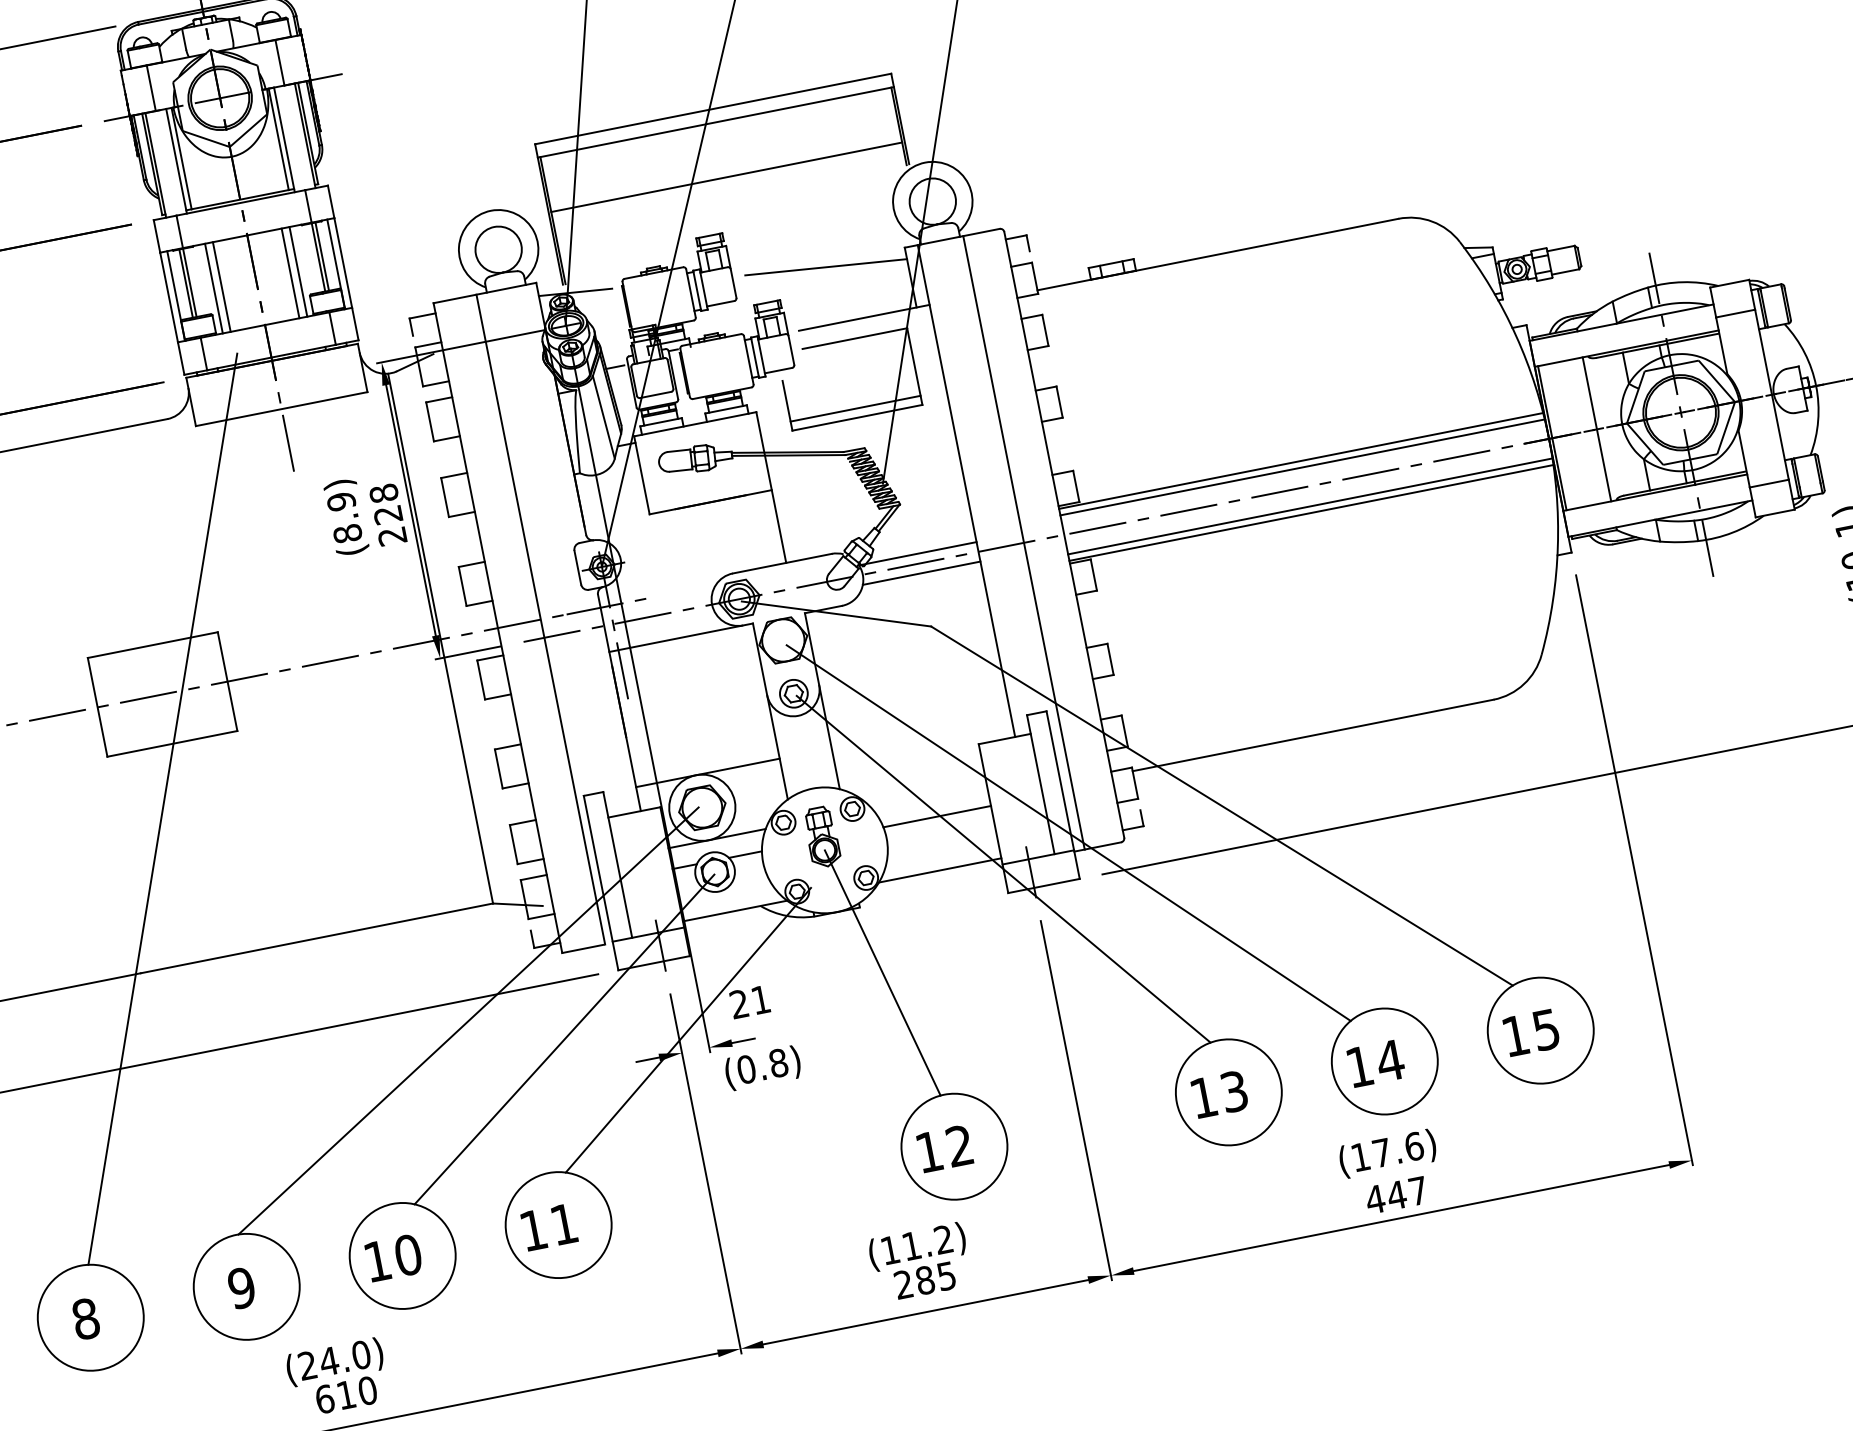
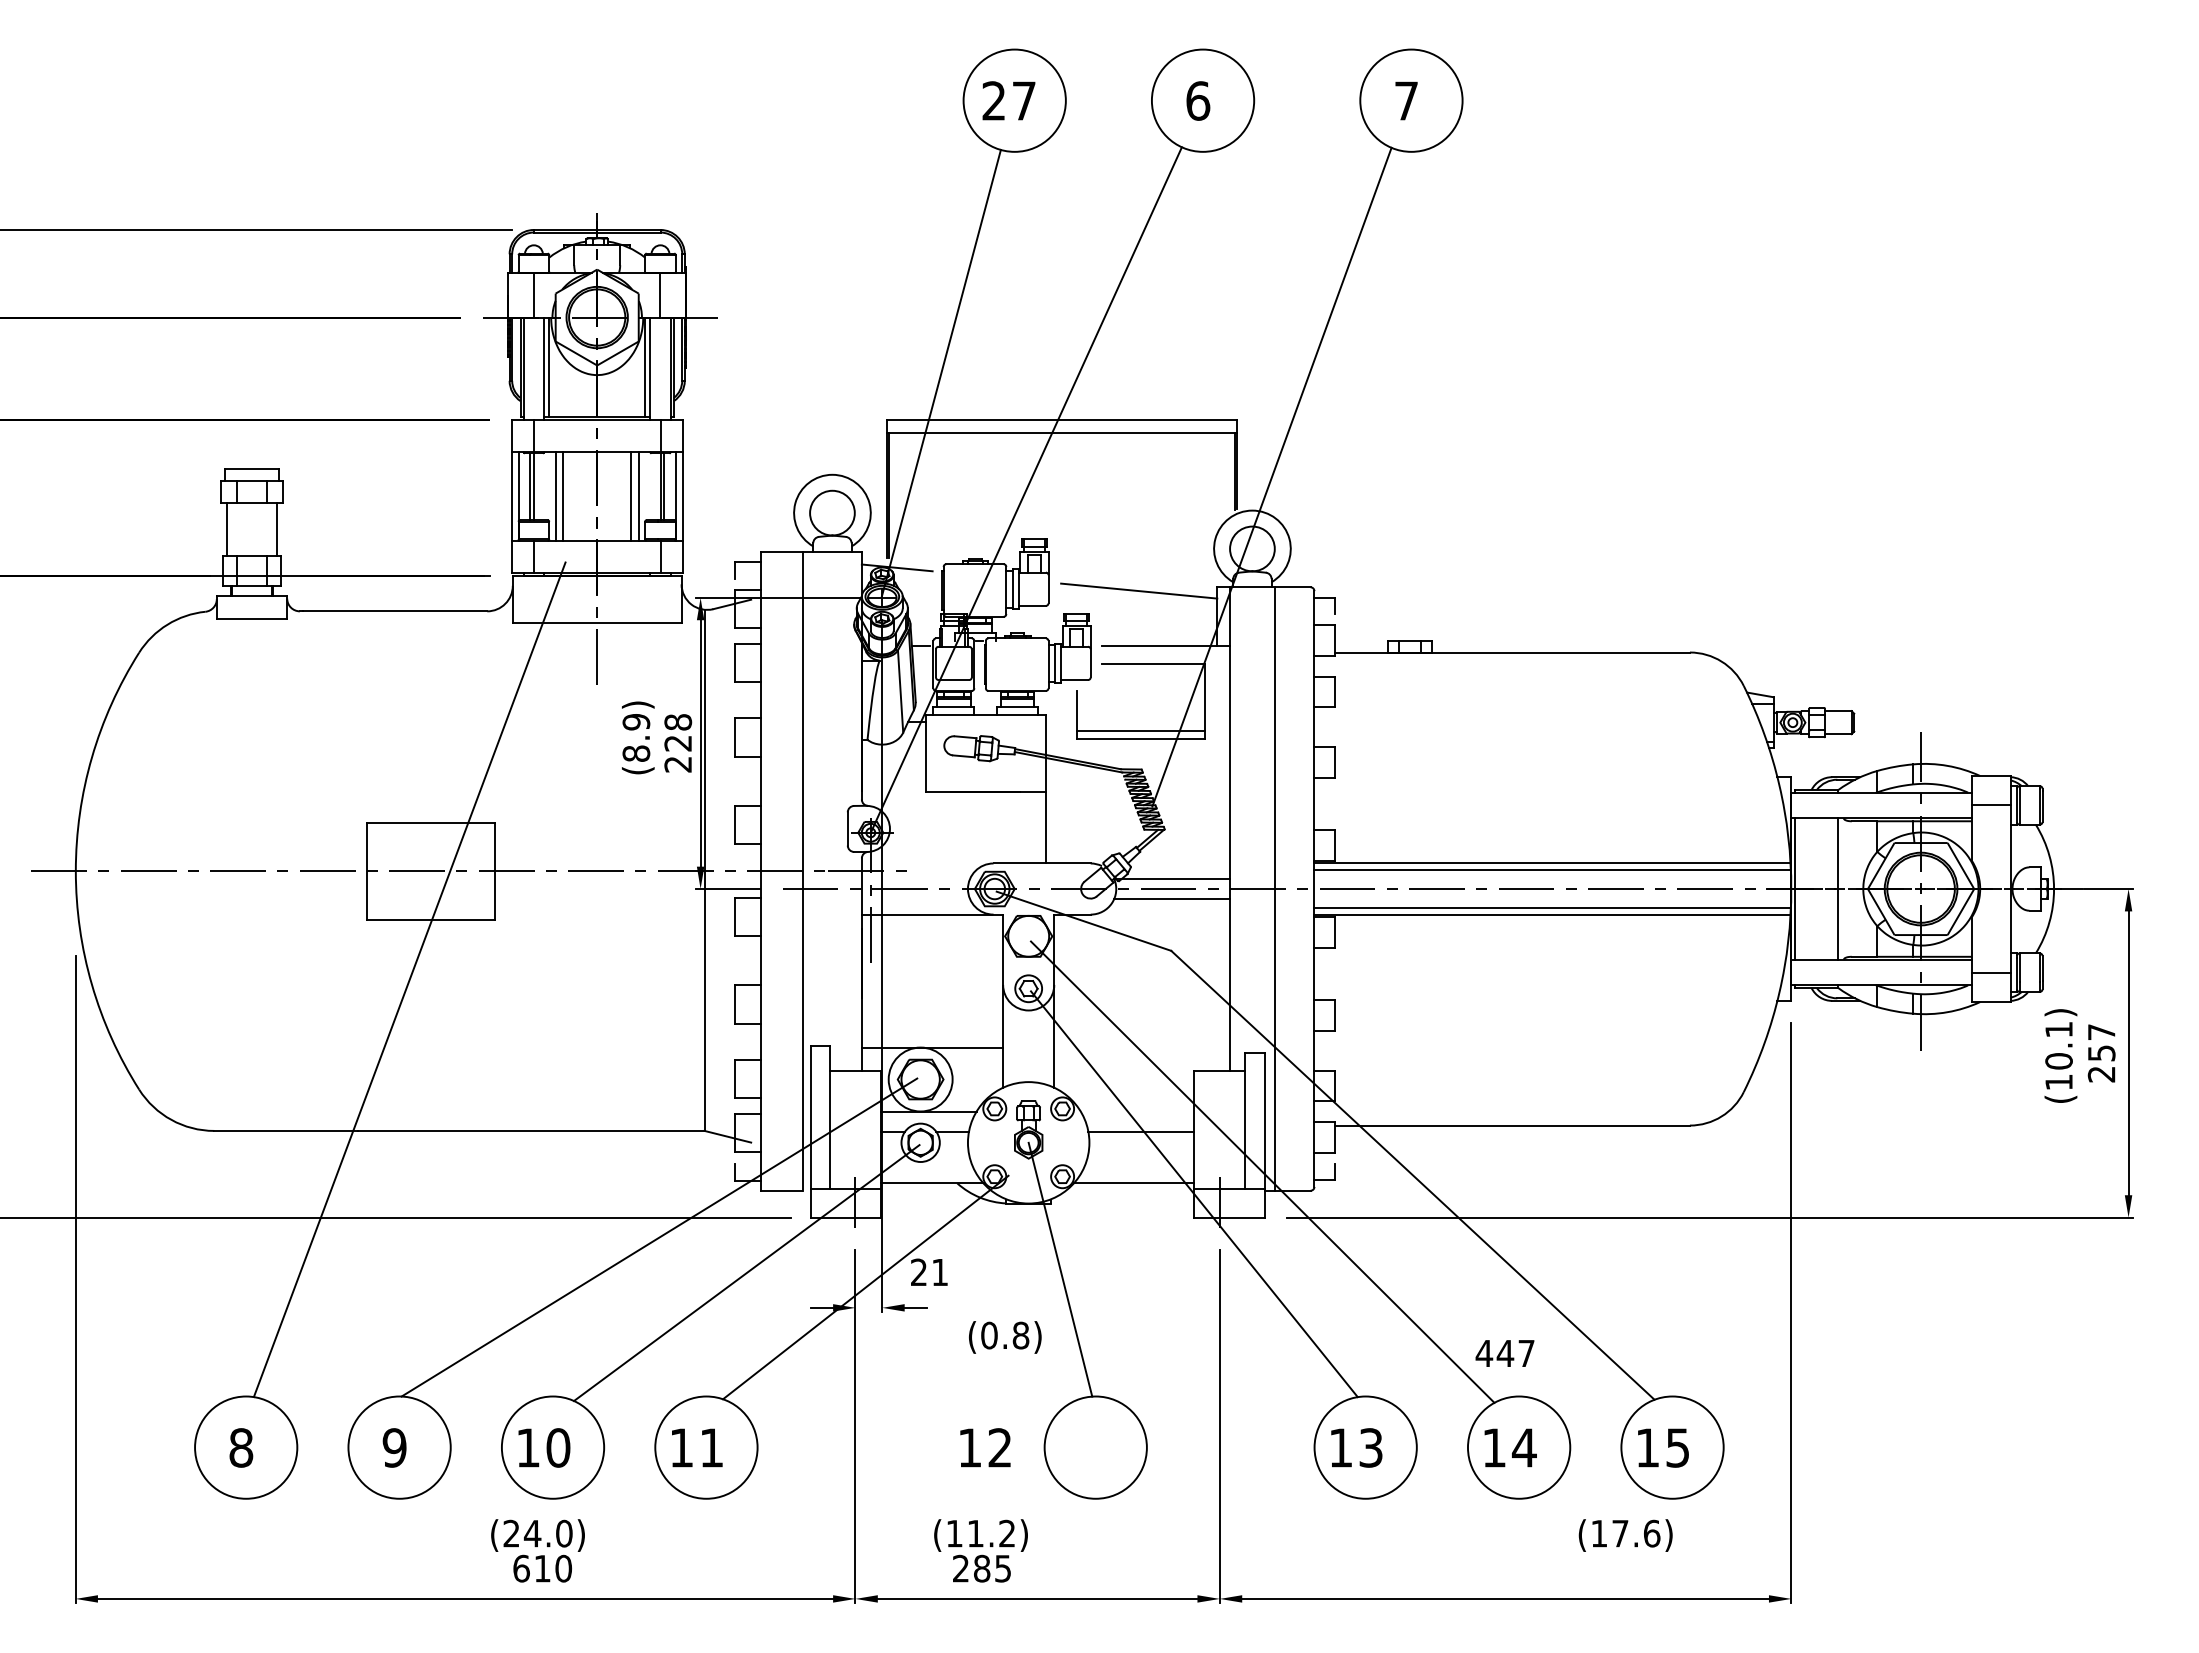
line: (726, 177) -> (1061, 487), removed
text: (763, 1068) -> (1005, 1337), moved
text: (944, 1148) -> (985, 1447), moved
text: (1387, 1153) -> (1625, 1535), moved
text: (1395, 1195) -> (1504, 1353), moved
text: (919, 1262) -> (980, 1550), moved
text: (337, 1377) -> (537, 1550), moved

